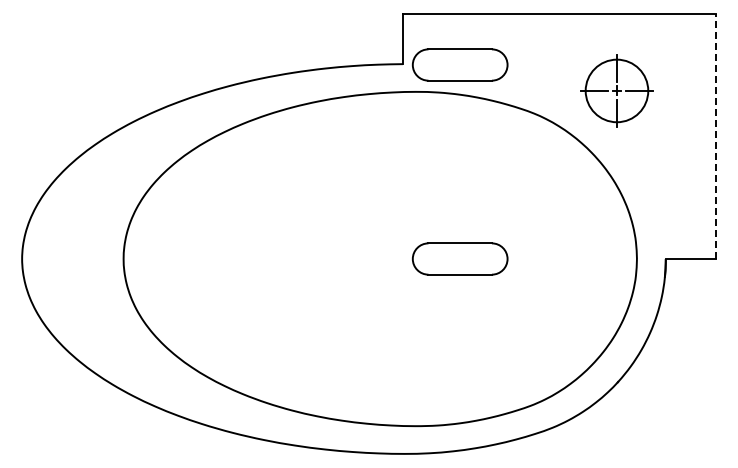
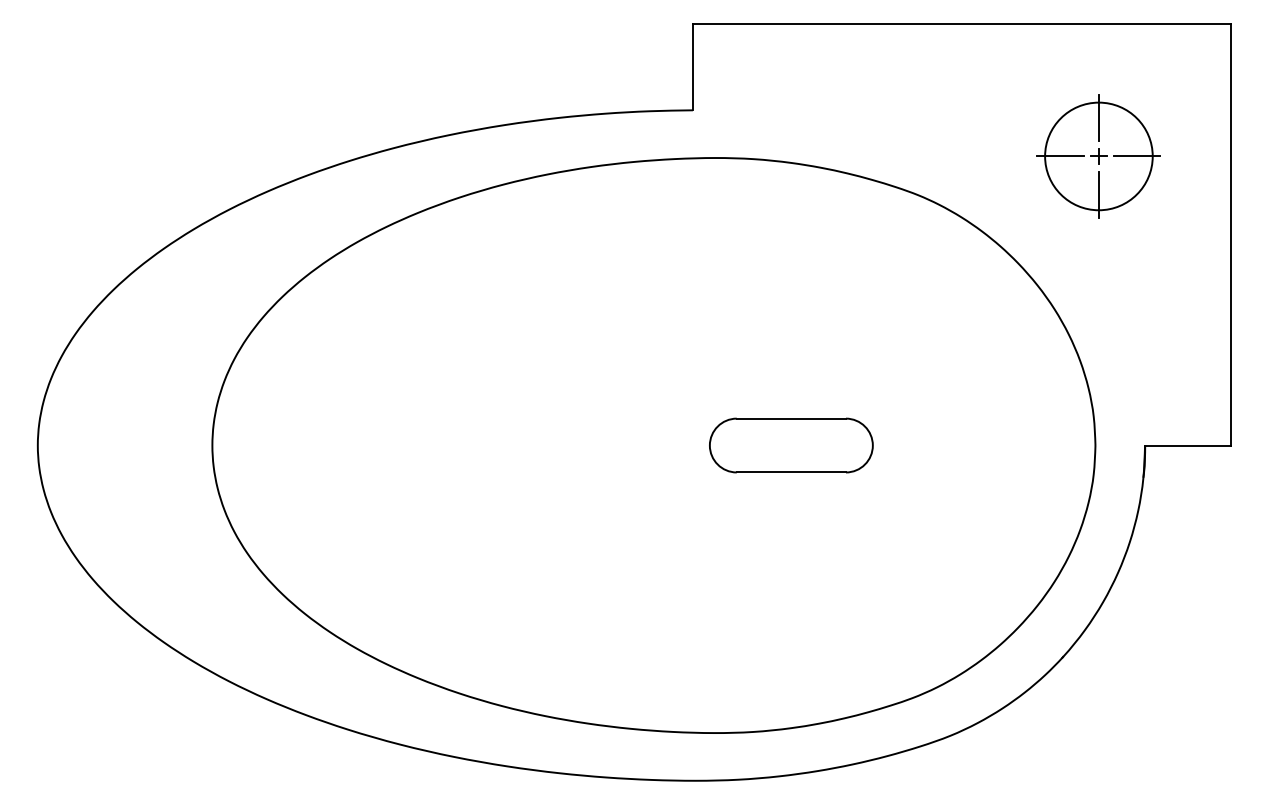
part: (459, 64) -> (790, 110), removed
part: (616, 90) -> (1098, 155), moved
line: (715, 136) -> (1230, 234), dashed -> solid

